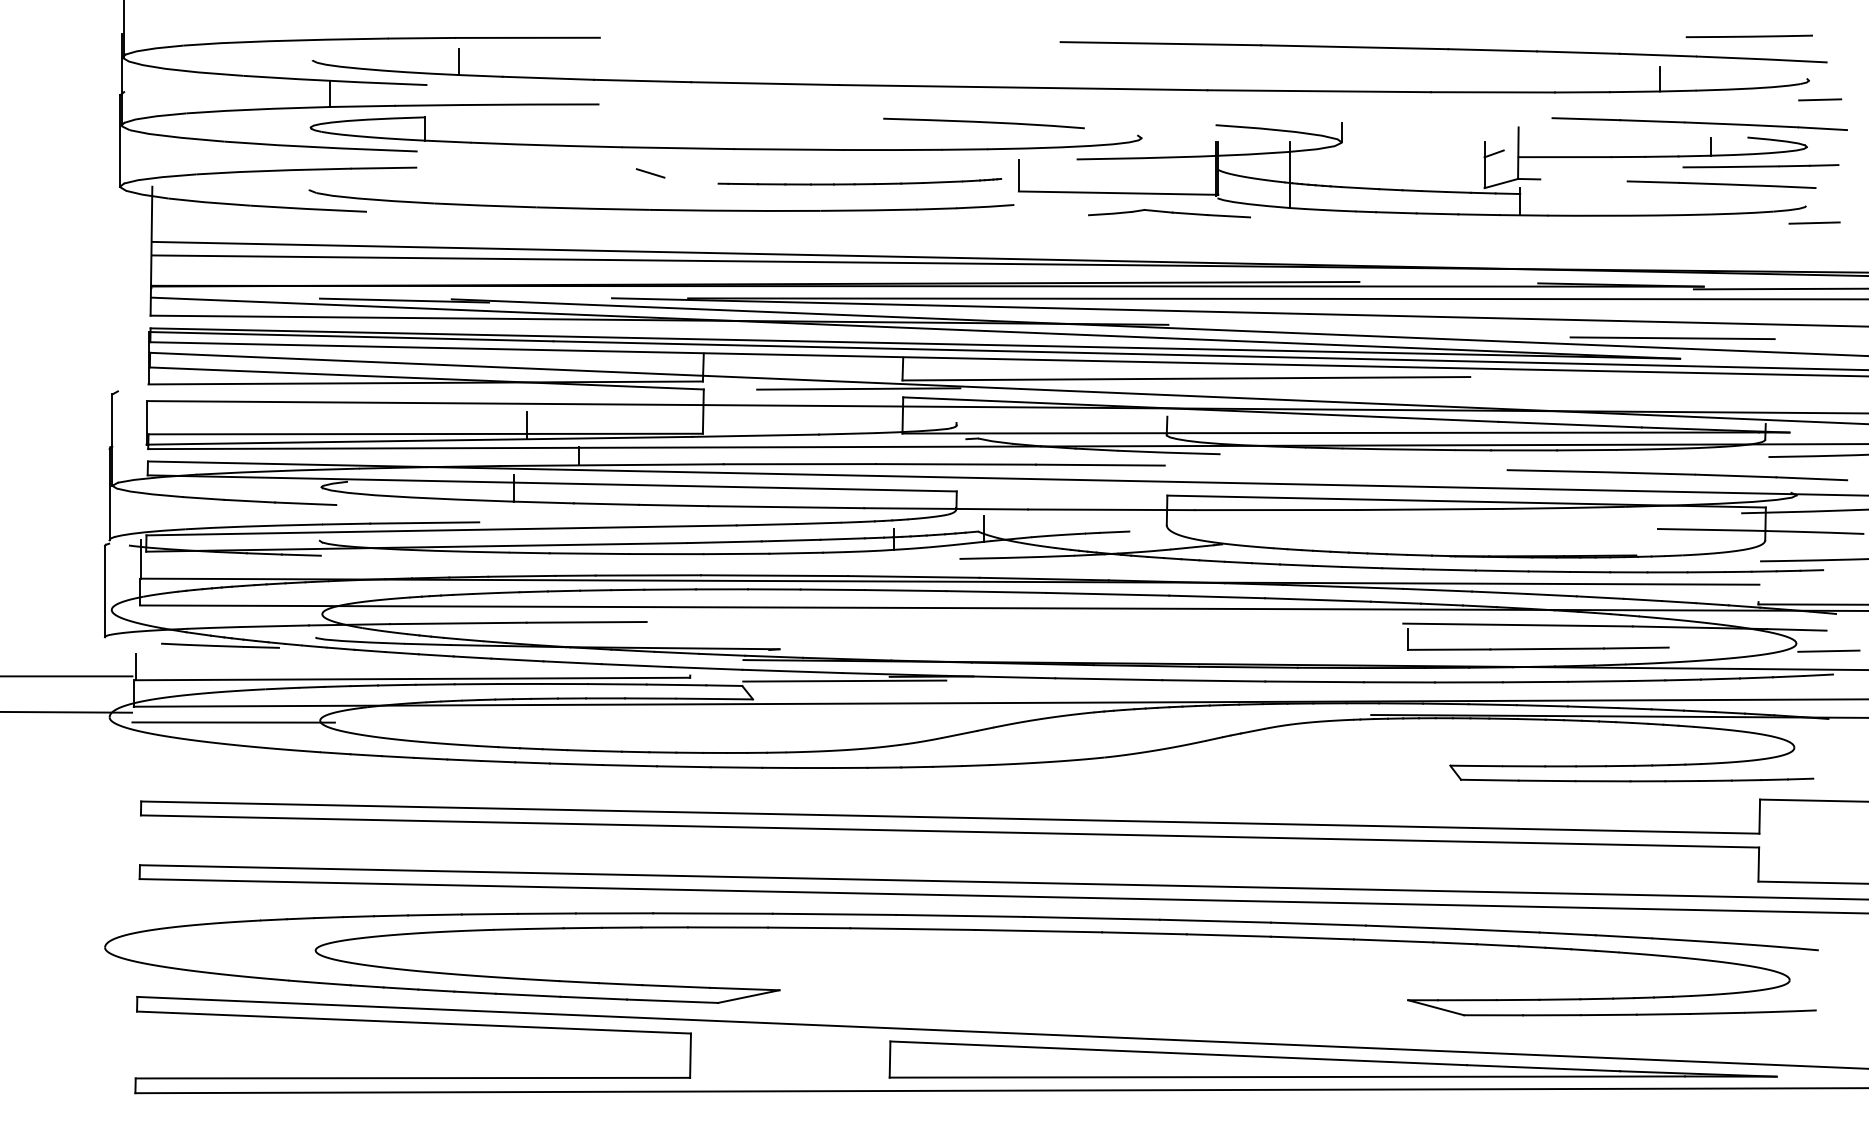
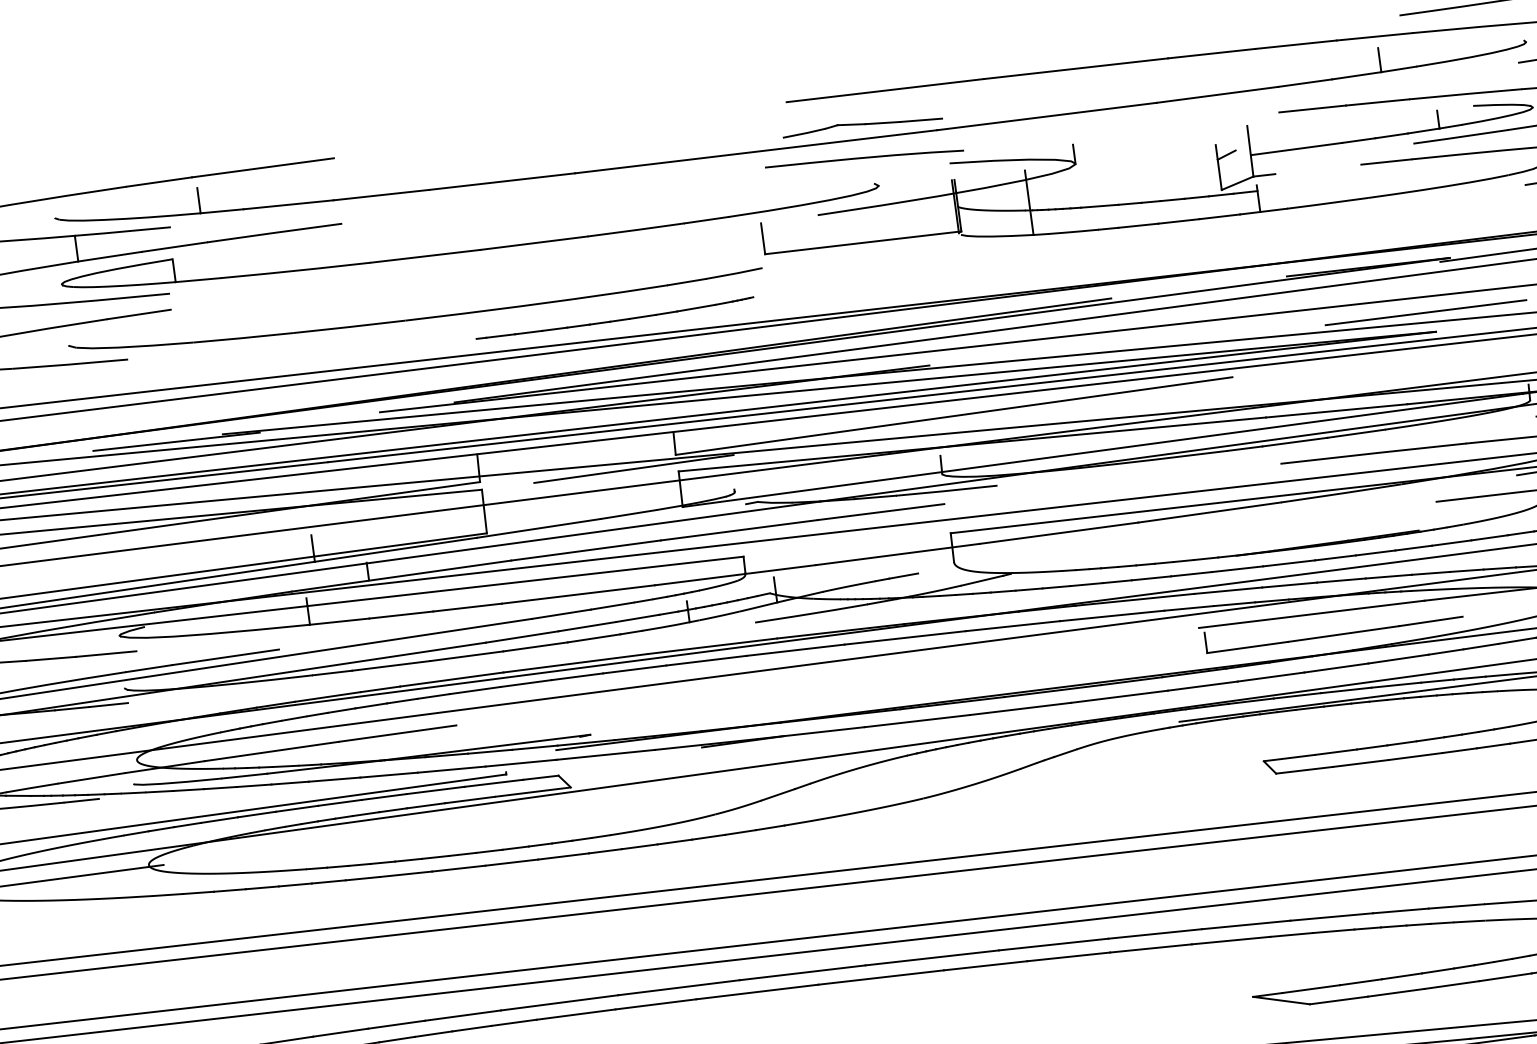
curve: (983, 123) -> (864, 159), moved
line: (650, 173) -> (401, 284), removed
part: (859, 181) -> (614, 318), moved
part: (1169, 213) -> (862, 125), moved
line: (844, 680) -> (658, 756), removed

